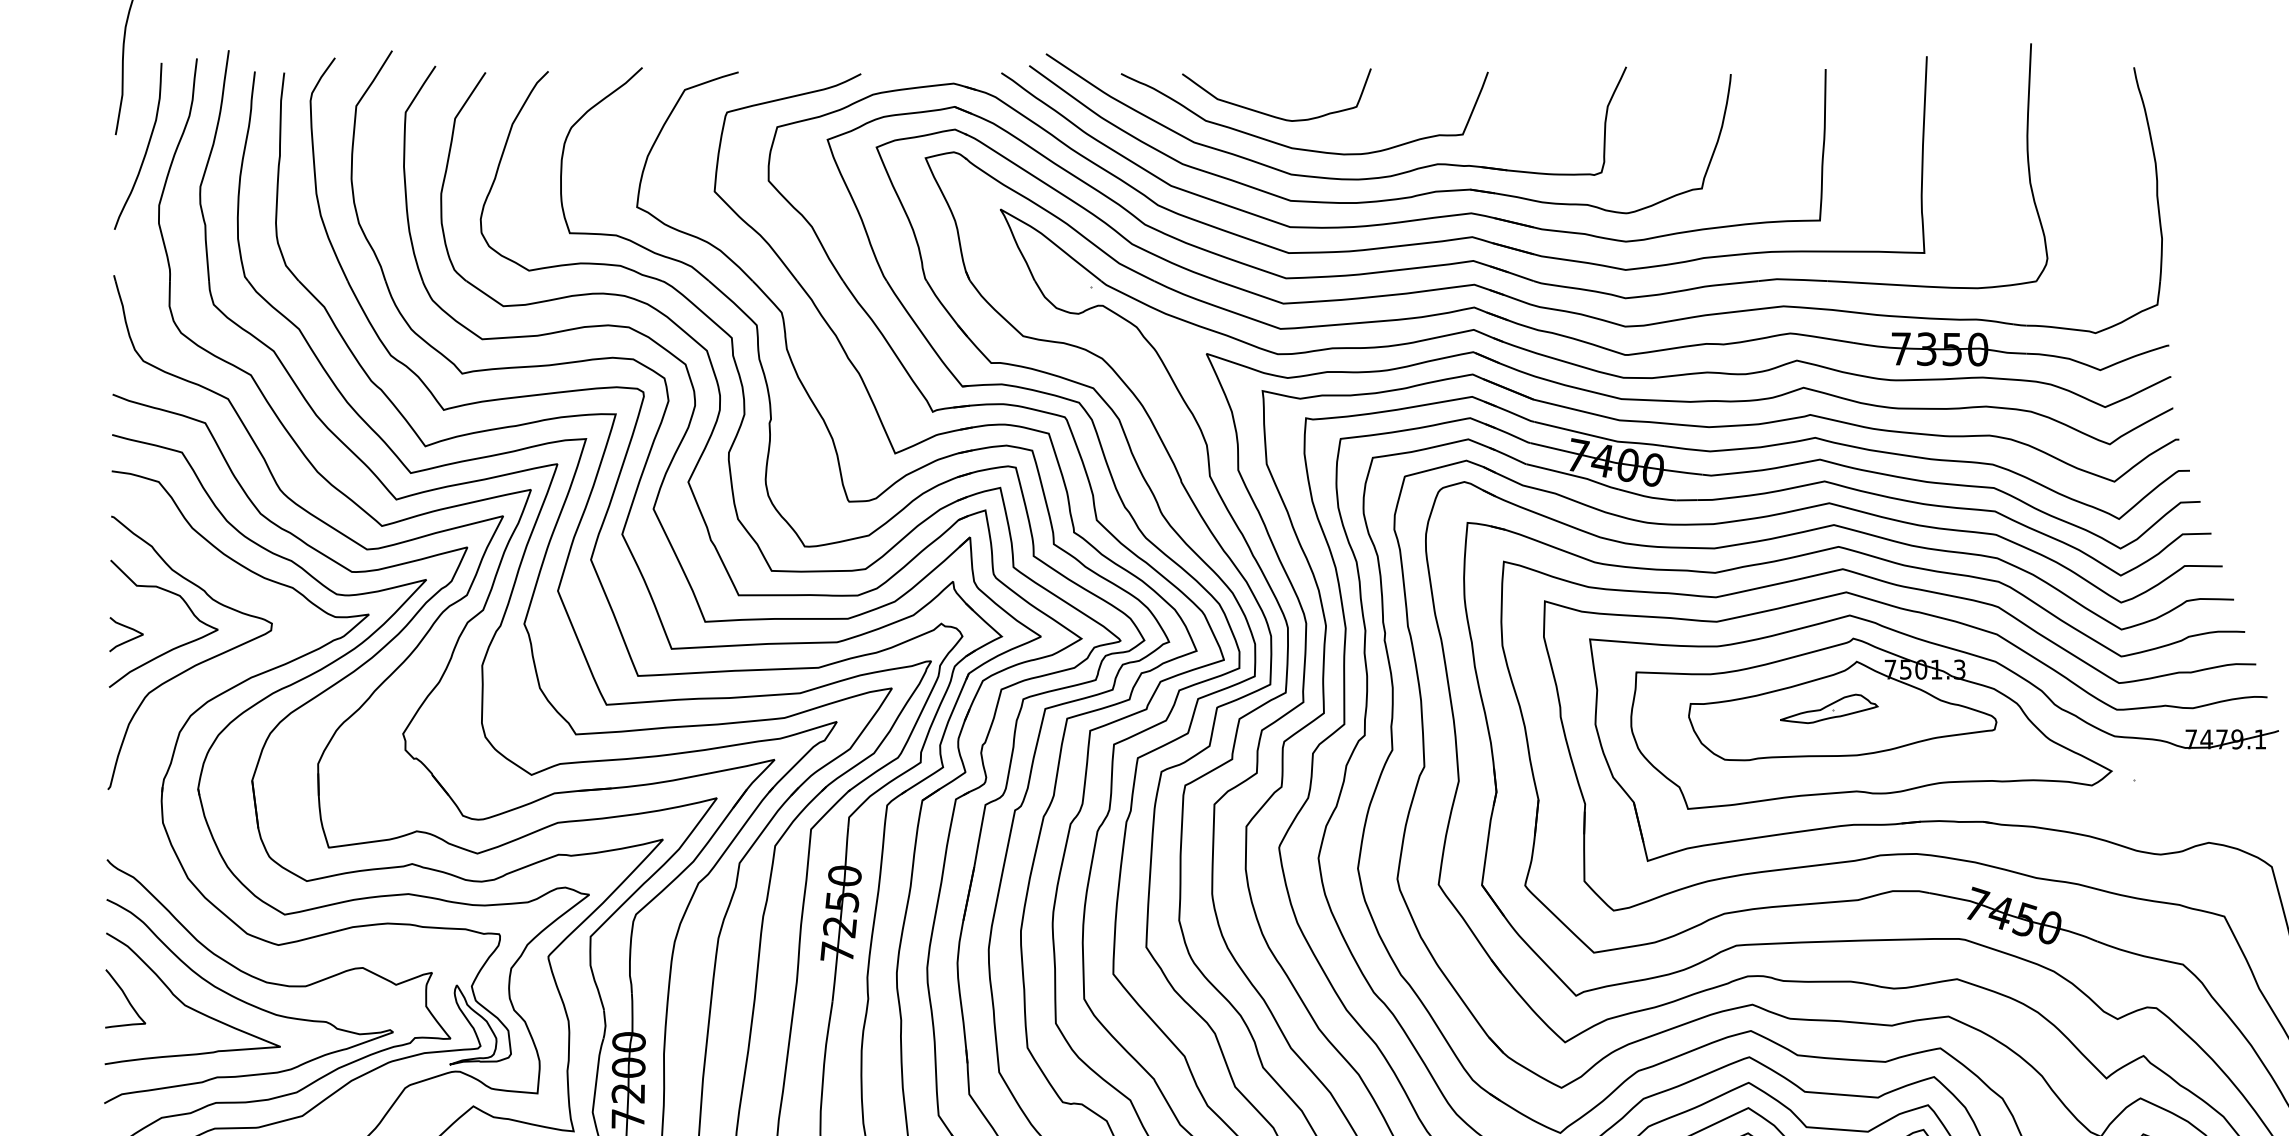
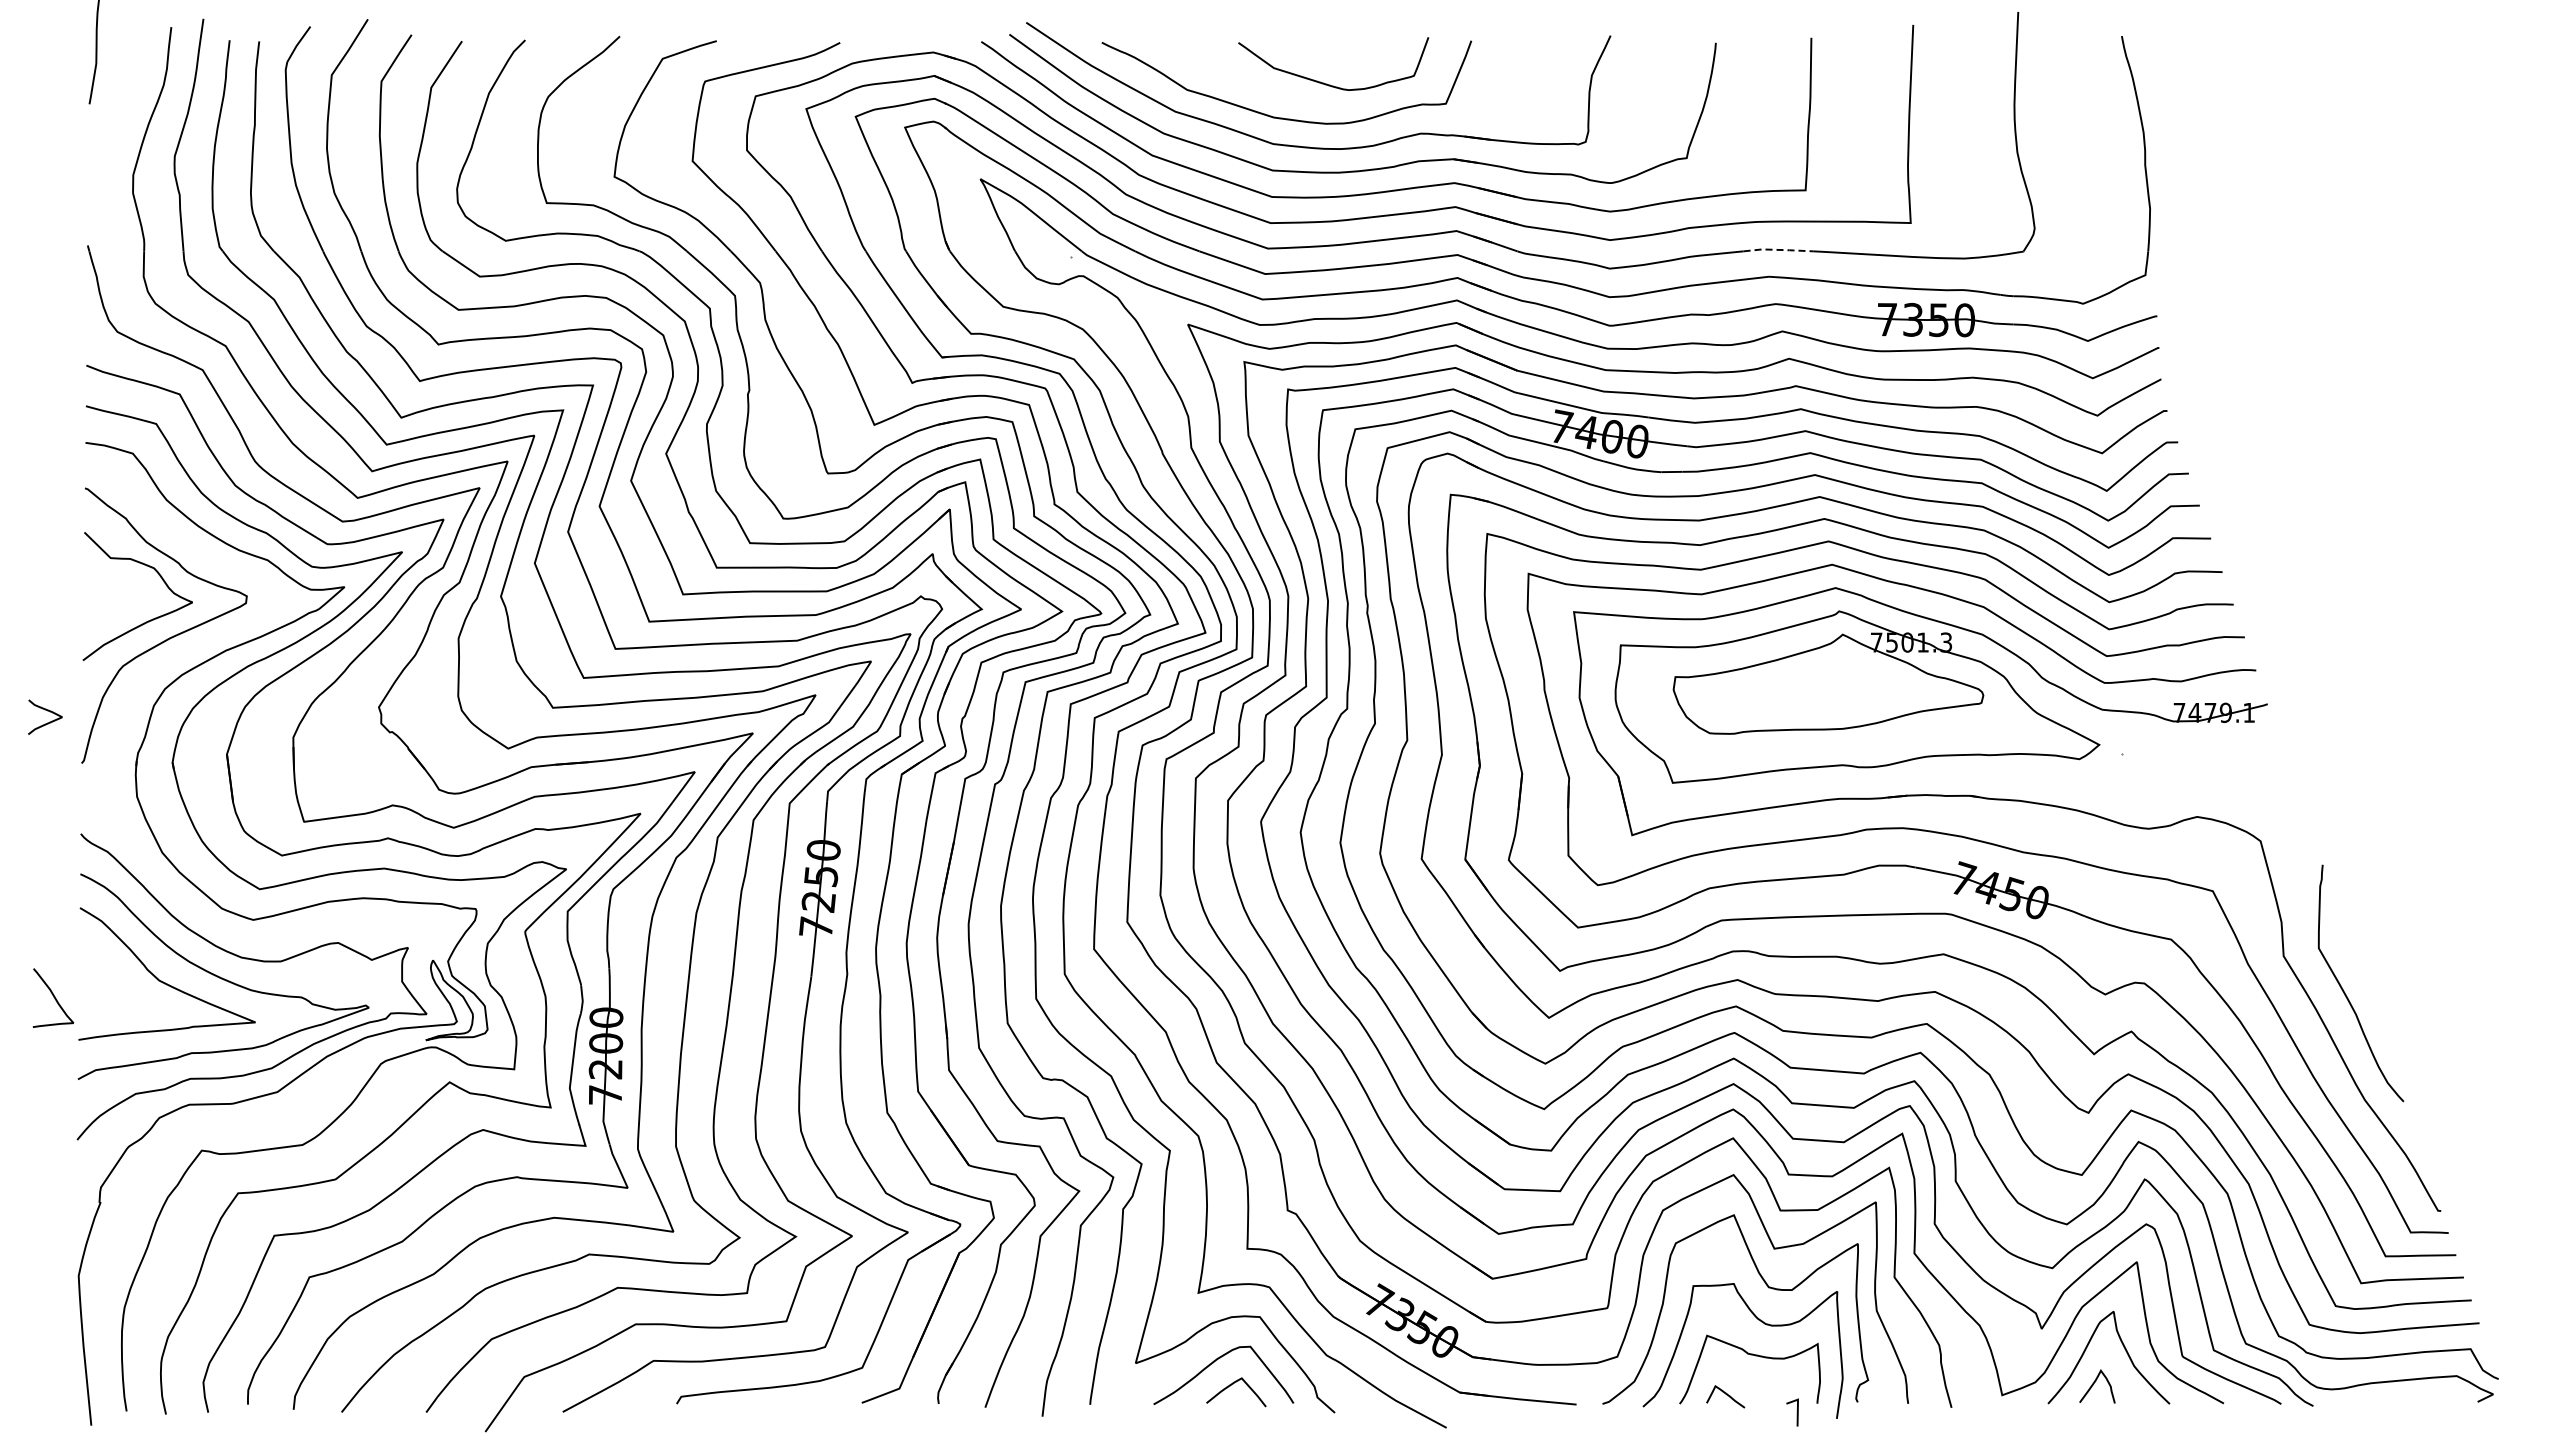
curve: (1269, 114) -> (1326, 83), moved
curve: (145, 150) -> (119, 119), removed
line: (1793, 279) -> (1778, 249), solid -> dashed
curve: (128, 628) -> (47, 711), moved
part: (1828, 708) -> (1814, 681), removed
curve: (125, 998) -> (53, 997), moved

